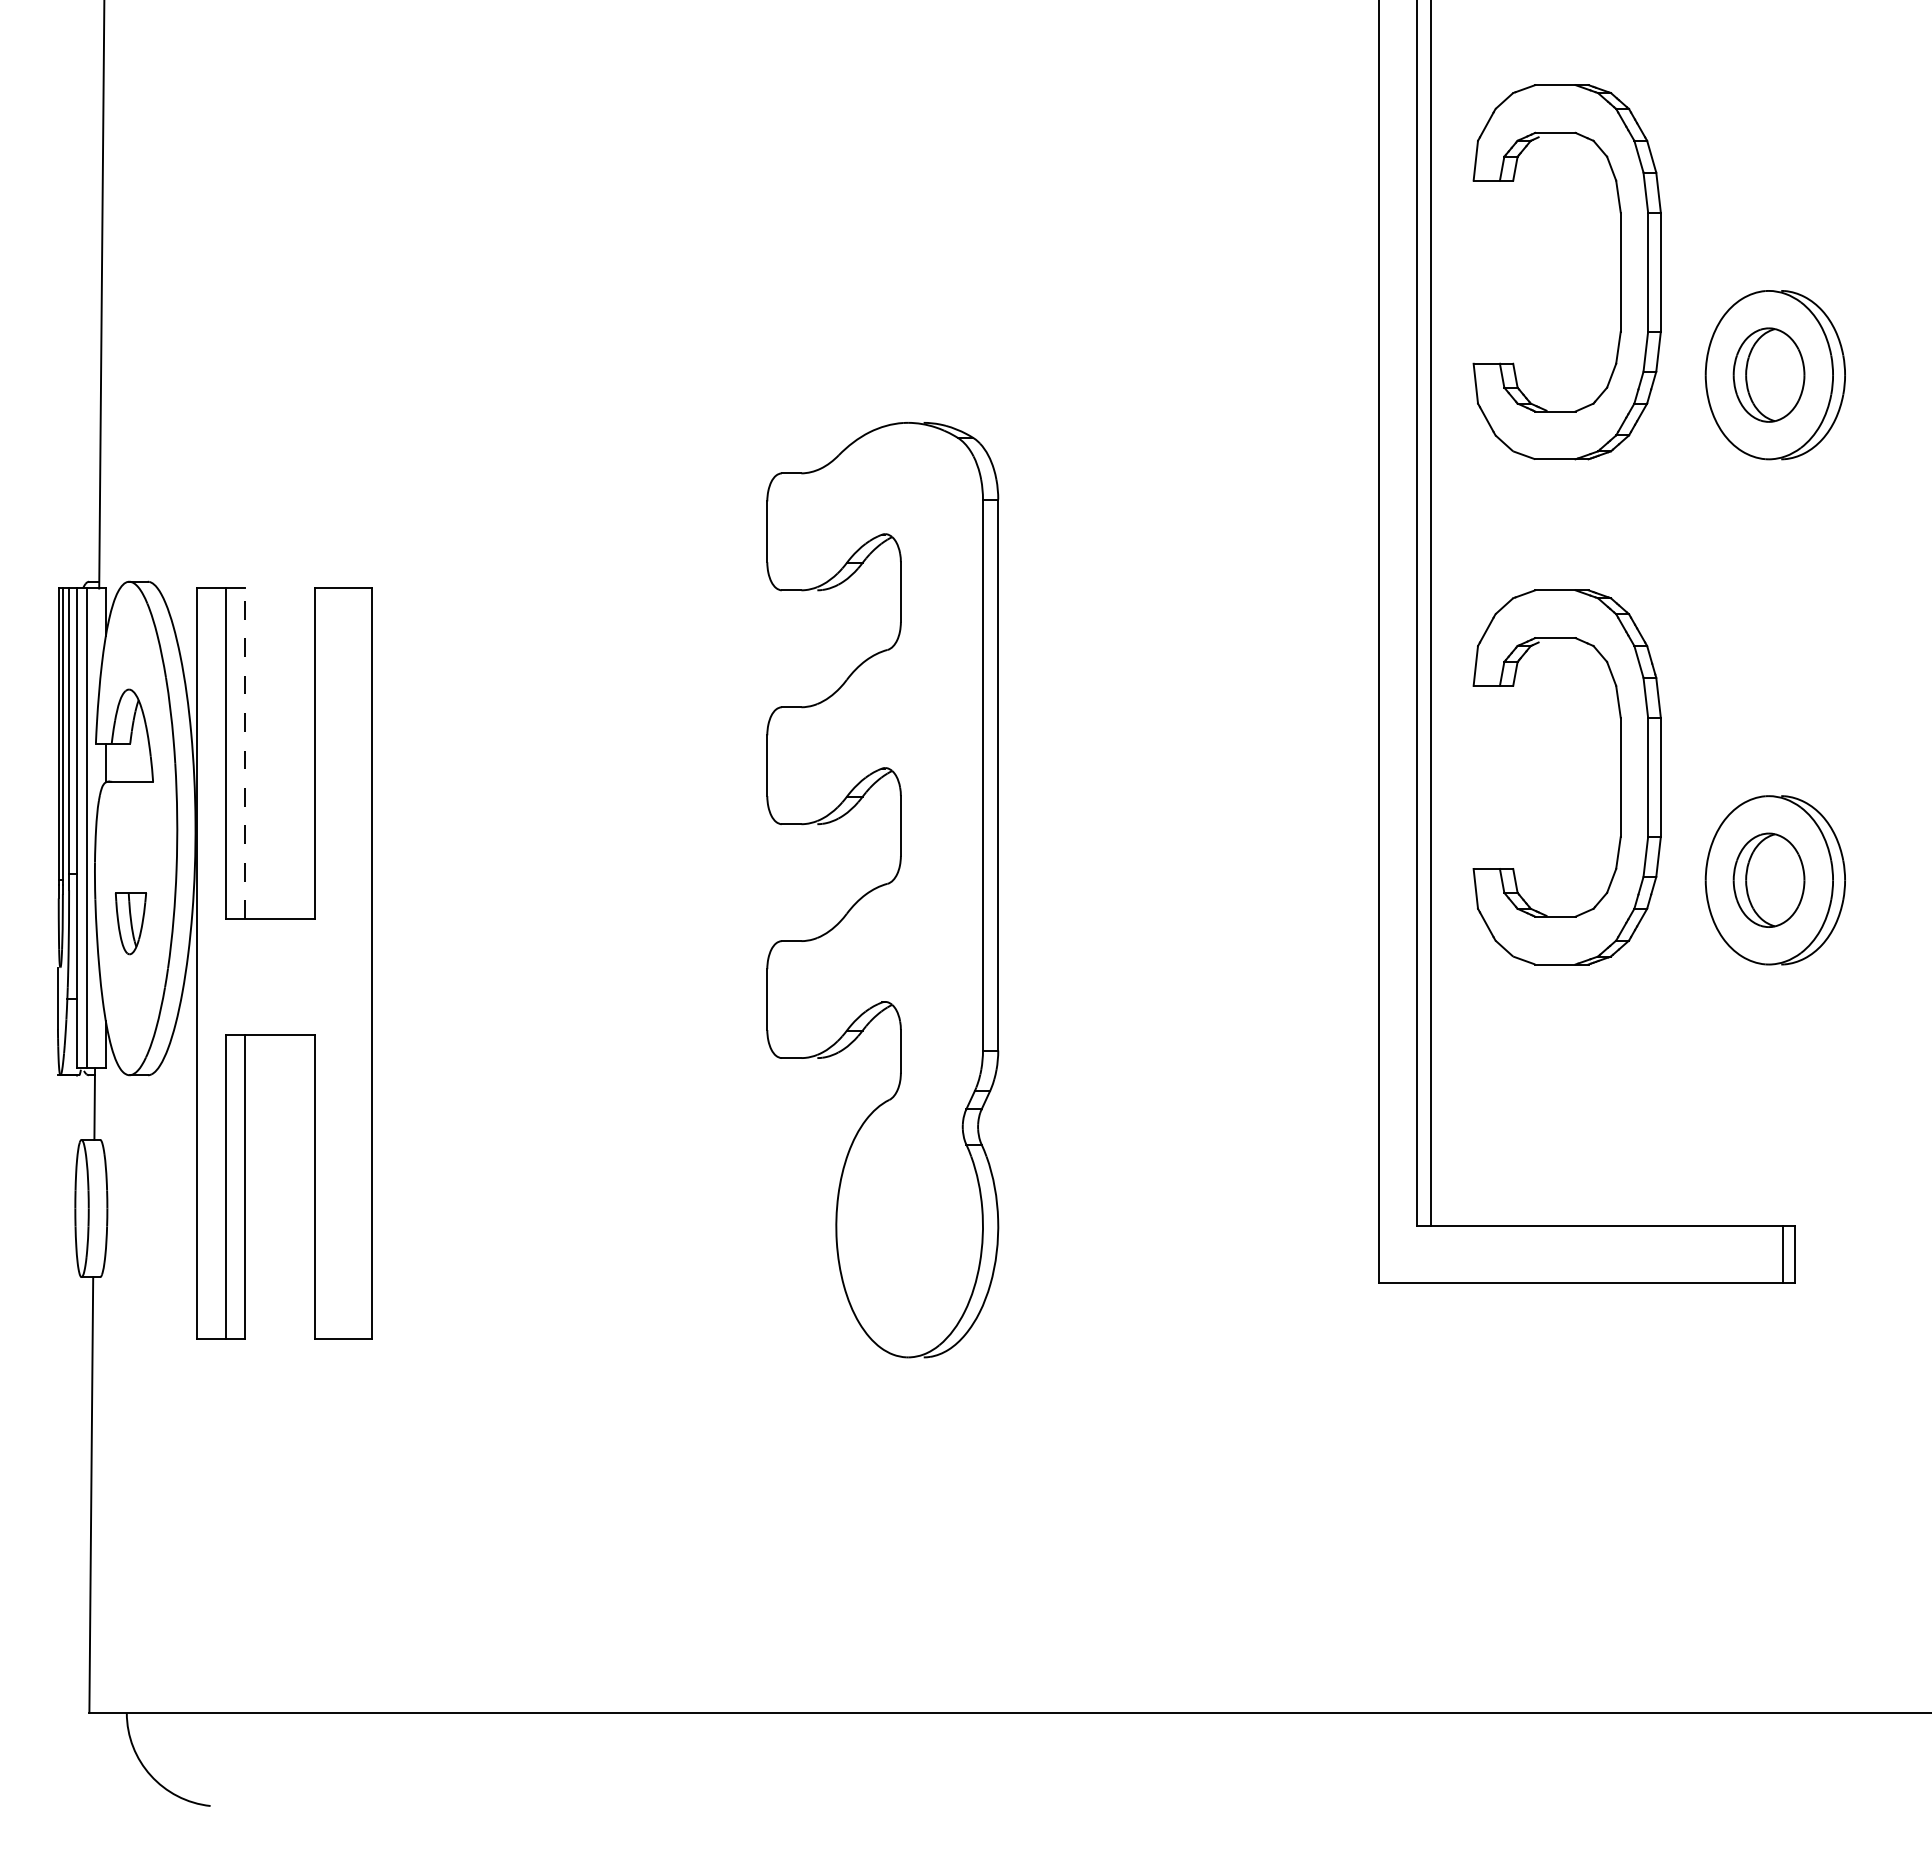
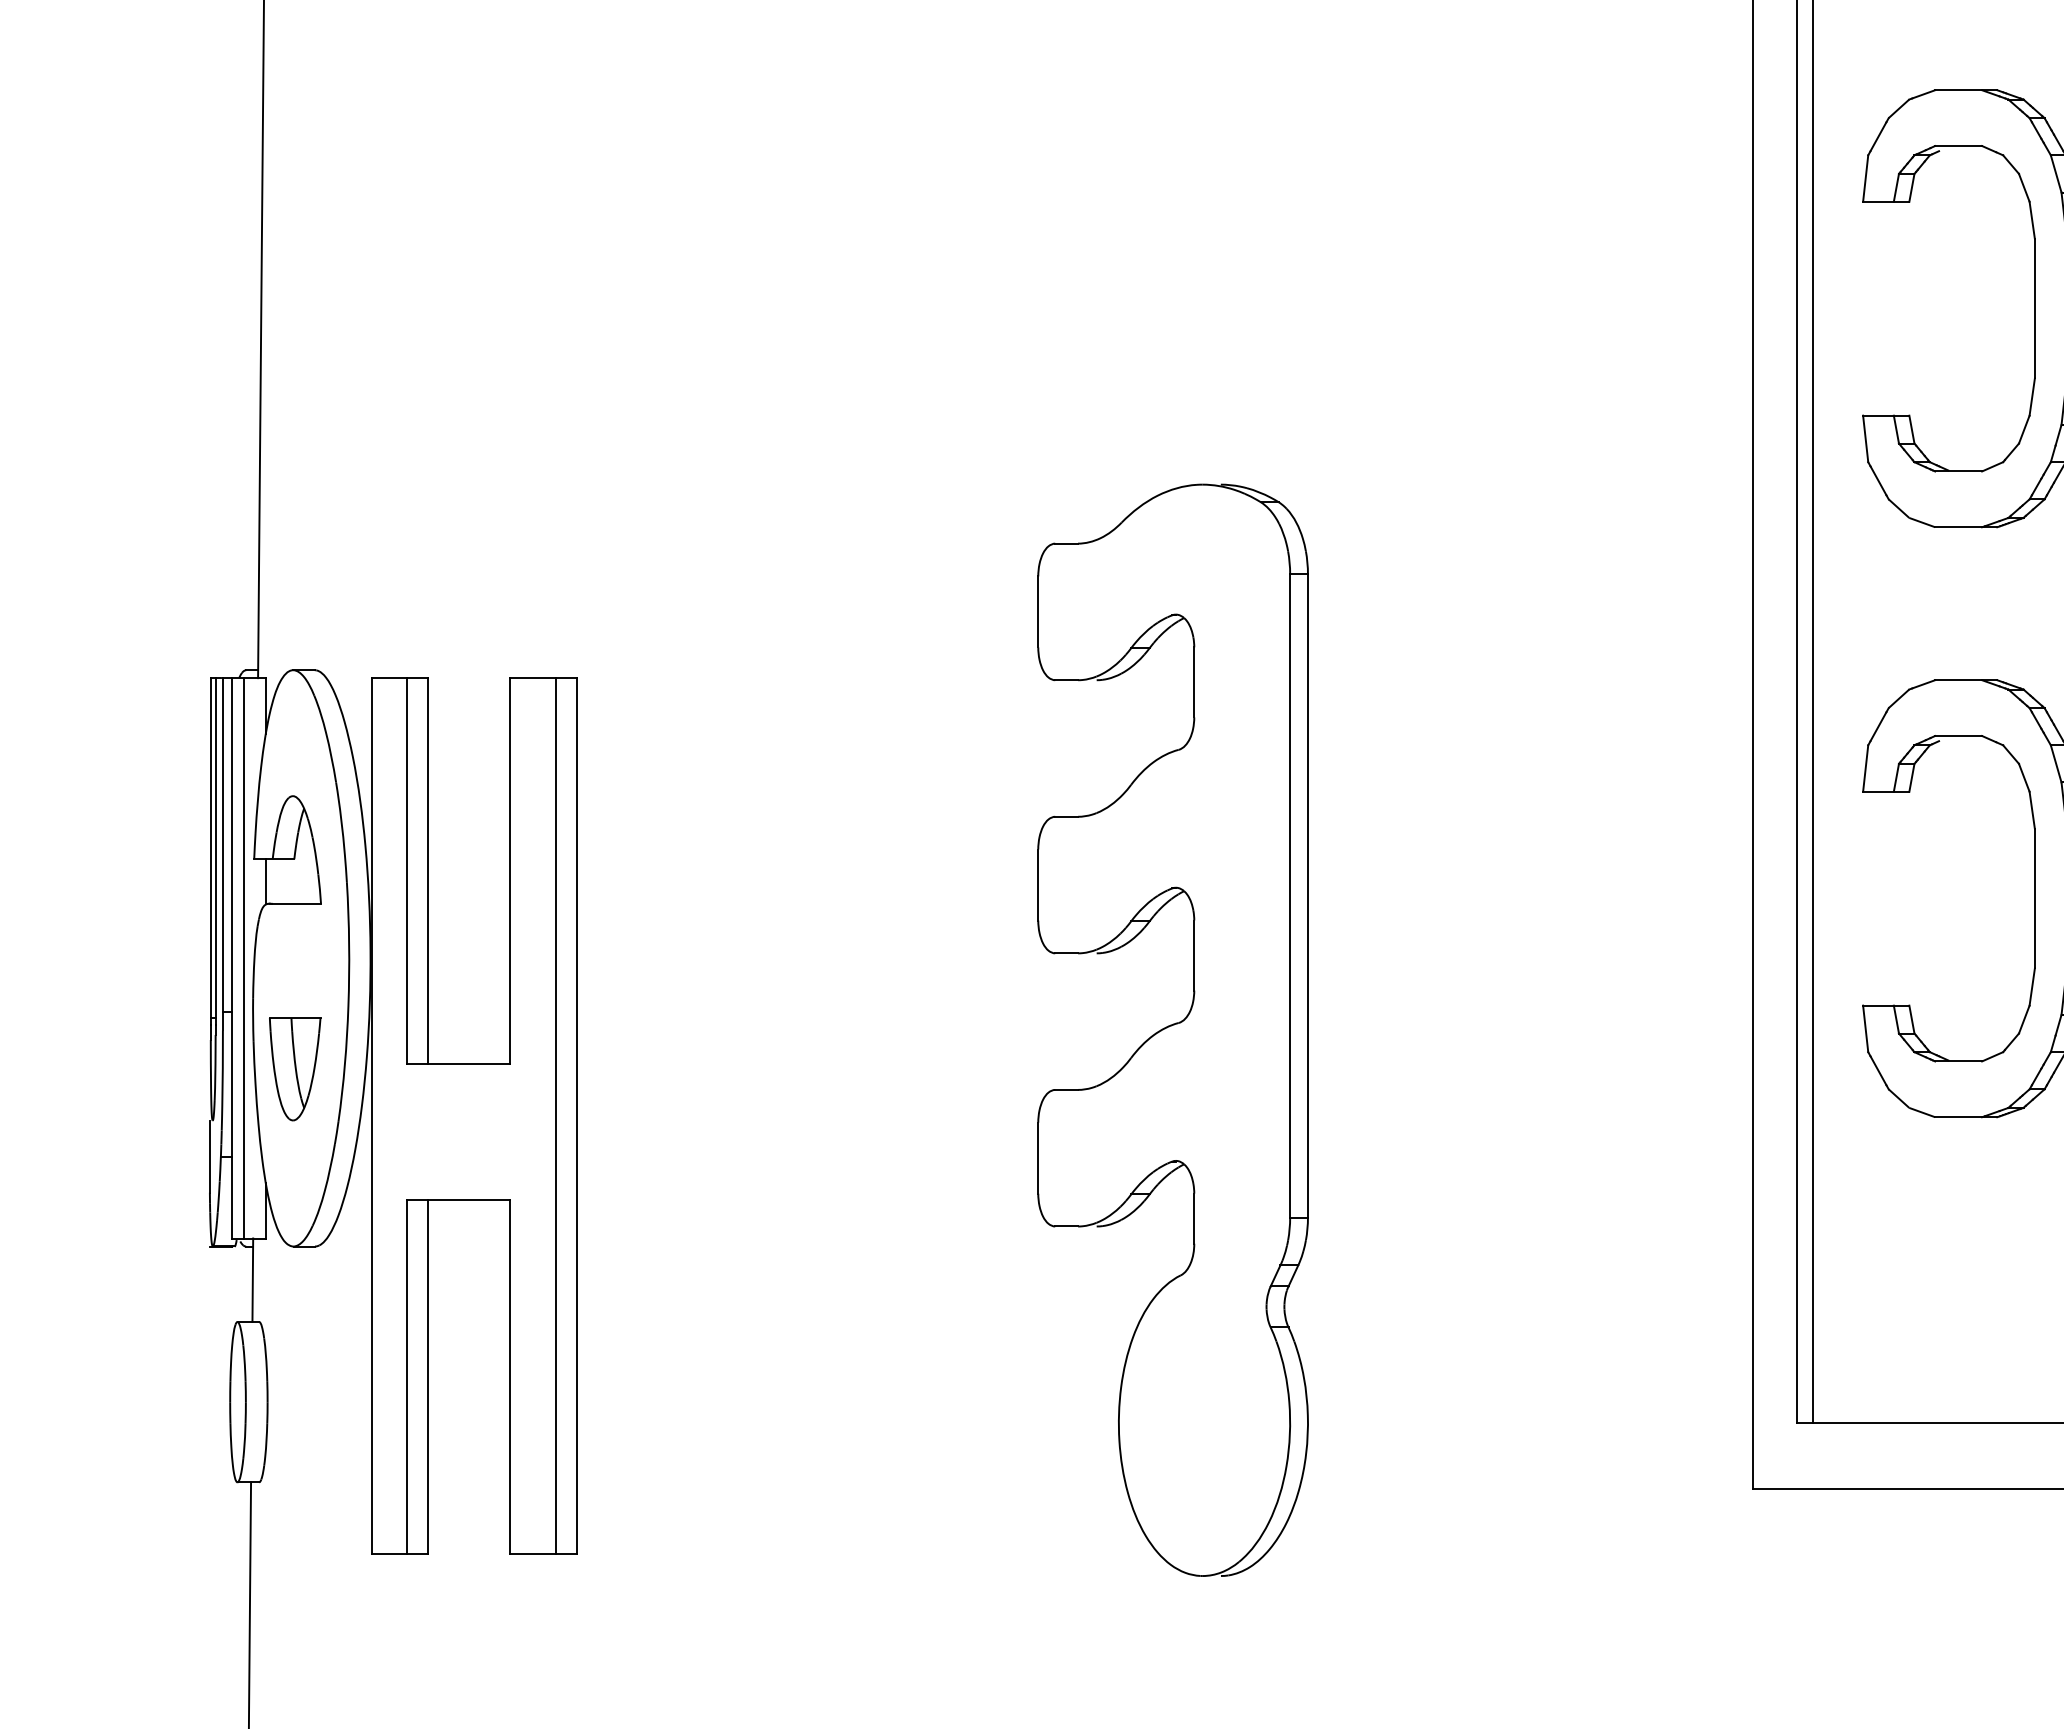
line: (244, 753) -> (427, 870), dashed -> solid
part: (130, 923) -> (294, 1069), size x1.43
line: (354, 963) -> (556, 1116), added

